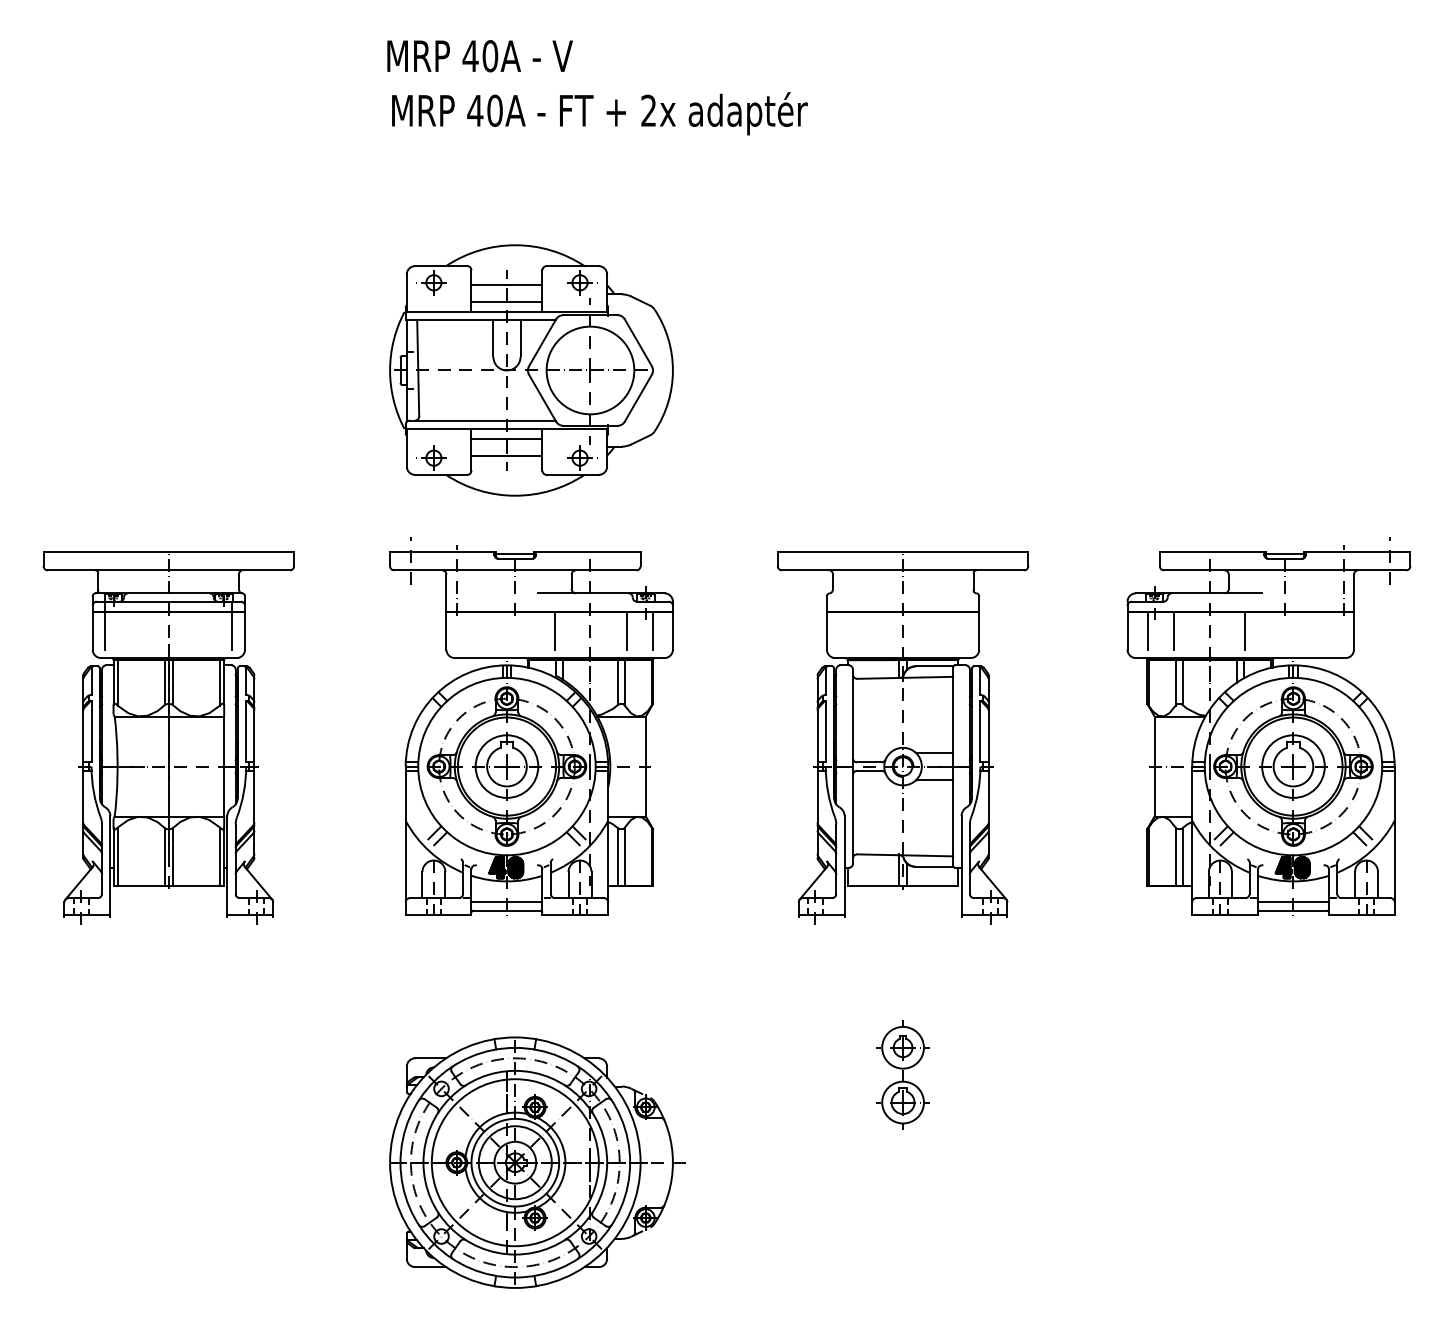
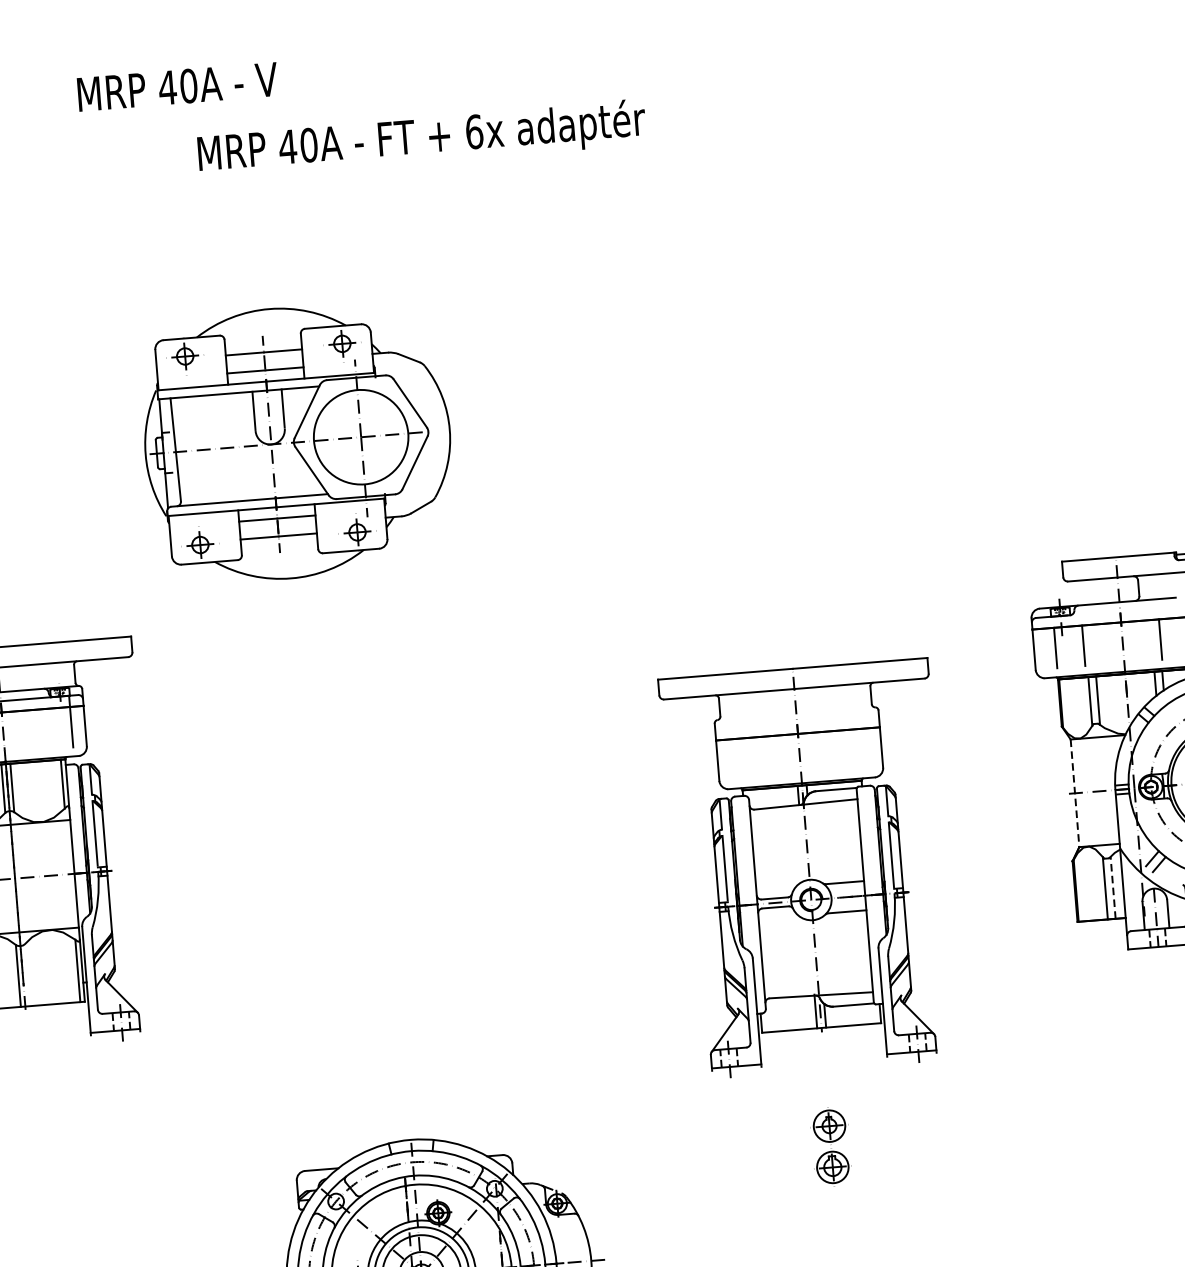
text: (479, 56) -> (177, 87), moved
text: (648, 110) -> (474, 131), 2x -> 6x
part: (531, 370) -> (297, 442), moved
part: (531, 726) -> (401, 804), removed
part: (903, 737) -> (809, 868), moved
line: (1154, 767) -> (1074, 794), solid -> dashed
line: (173, 856) -> (27, 974), removed
line: (1182, 856) -> (1112, 887), solid -> dashed
part: (902, 1074) -> (830, 1146), size x0.7

